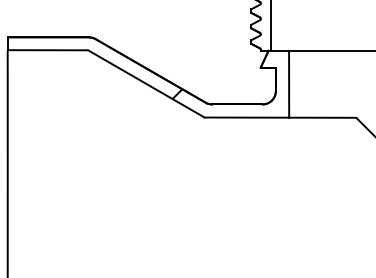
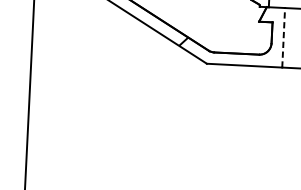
line: (289, 83) -> (284, 37), solid -> dashed

